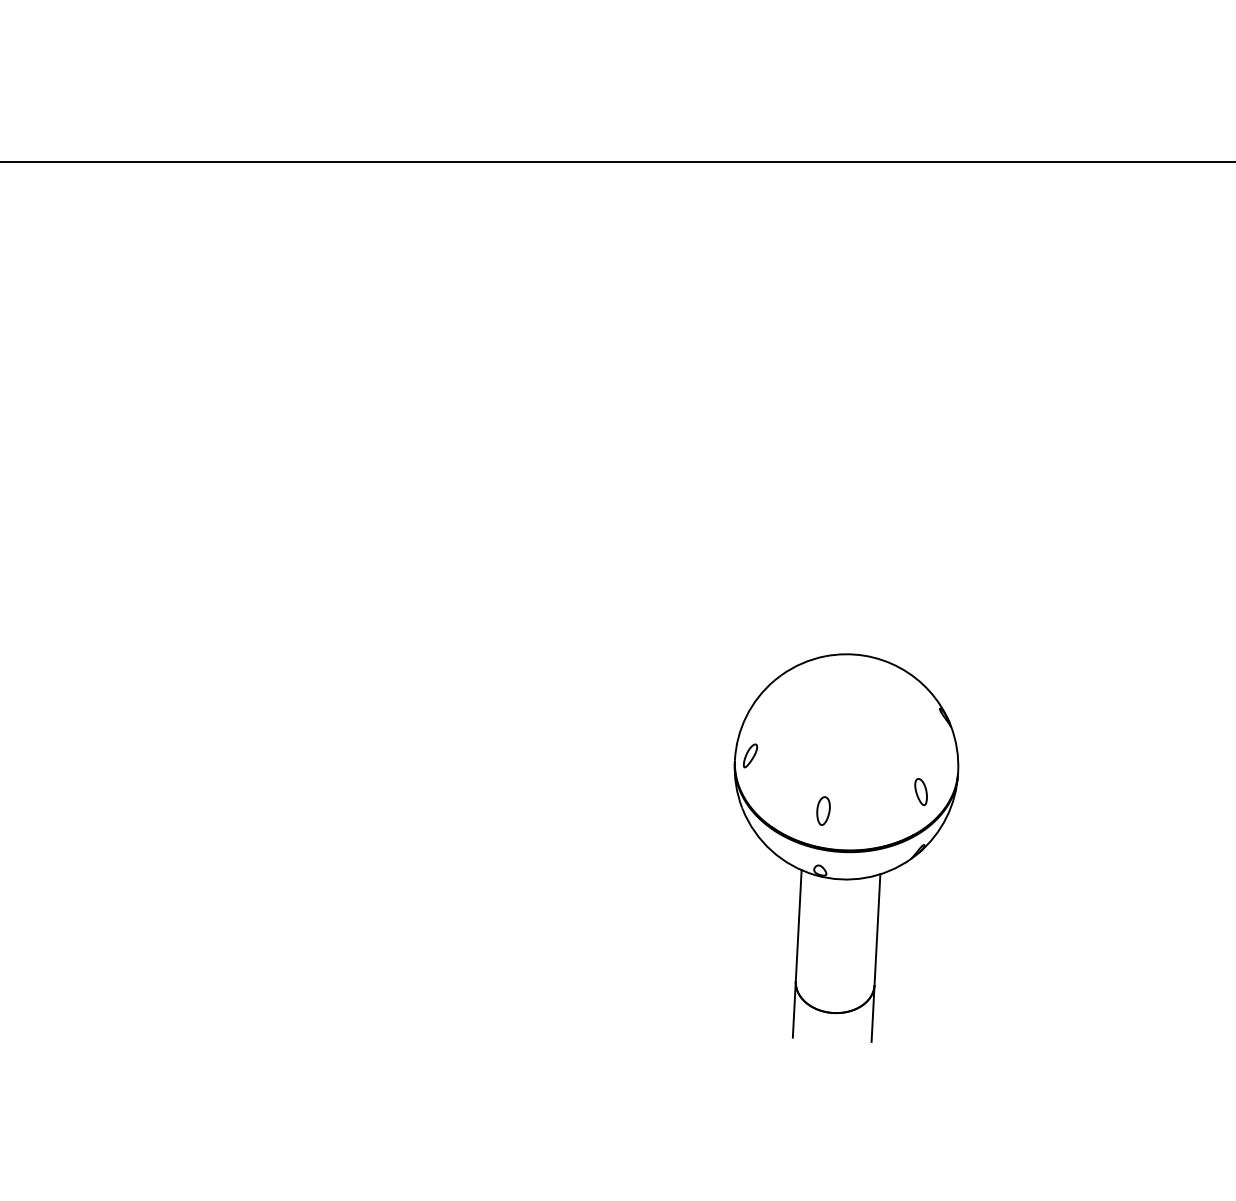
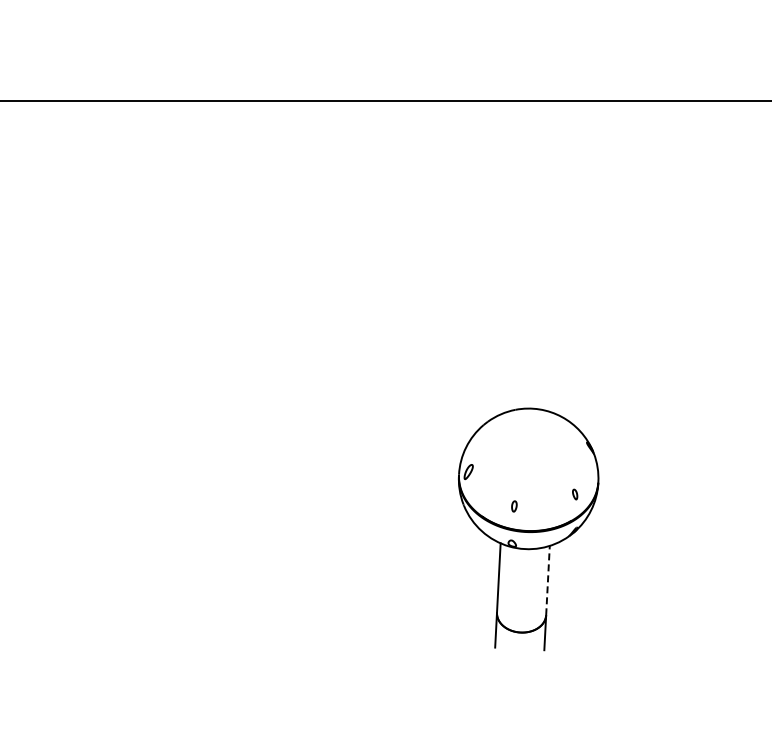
part: (919, 791) -> (574, 494), size x0.6
part: (823, 811) -> (514, 506), size x0.6
line: (876, 929) -> (547, 580), solid -> dashed

